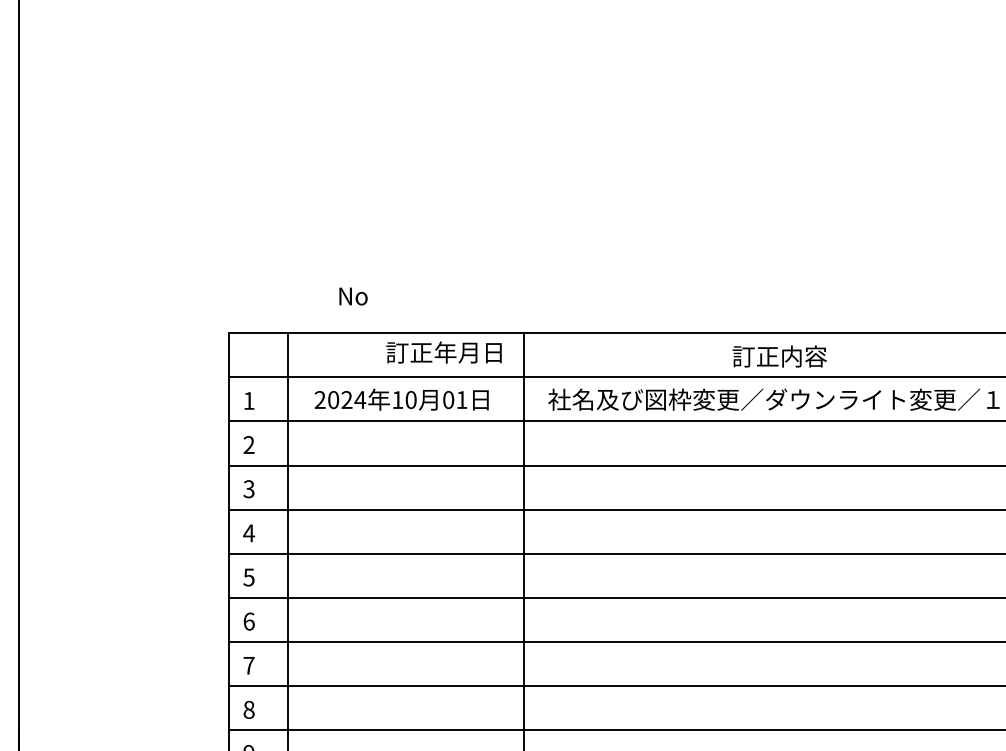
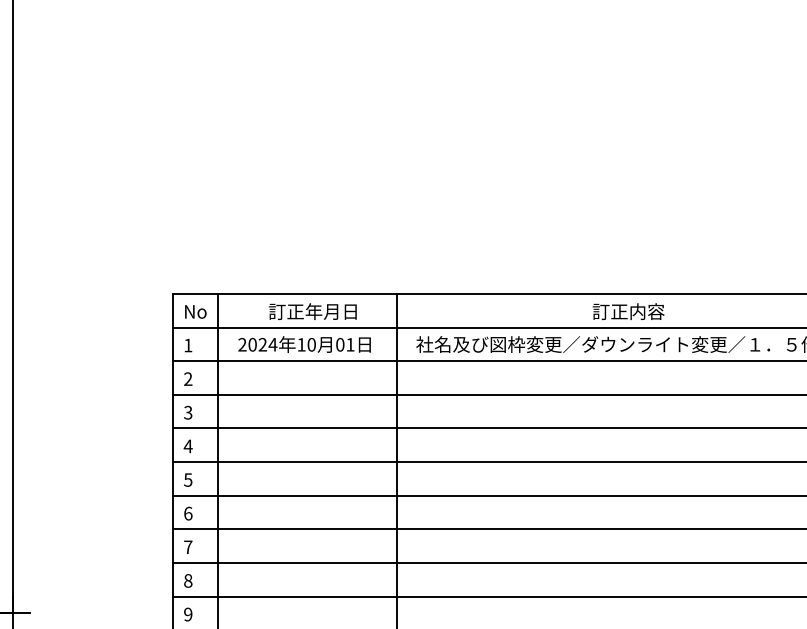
text: (353, 295) -> (195, 311), moved
text: (443, 352) -> (312, 311), moved
text: (779, 356) -> (628, 311), moved

